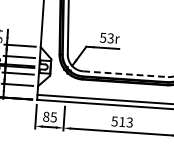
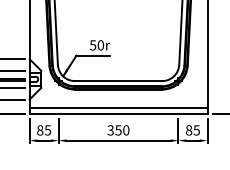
text: (110, 38) -> (100, 45), 53r -> 50r
line: (125, 74) -> (118, 81), dashed -> solid
text: (122, 122) -> (118, 130), 513 -> 350

